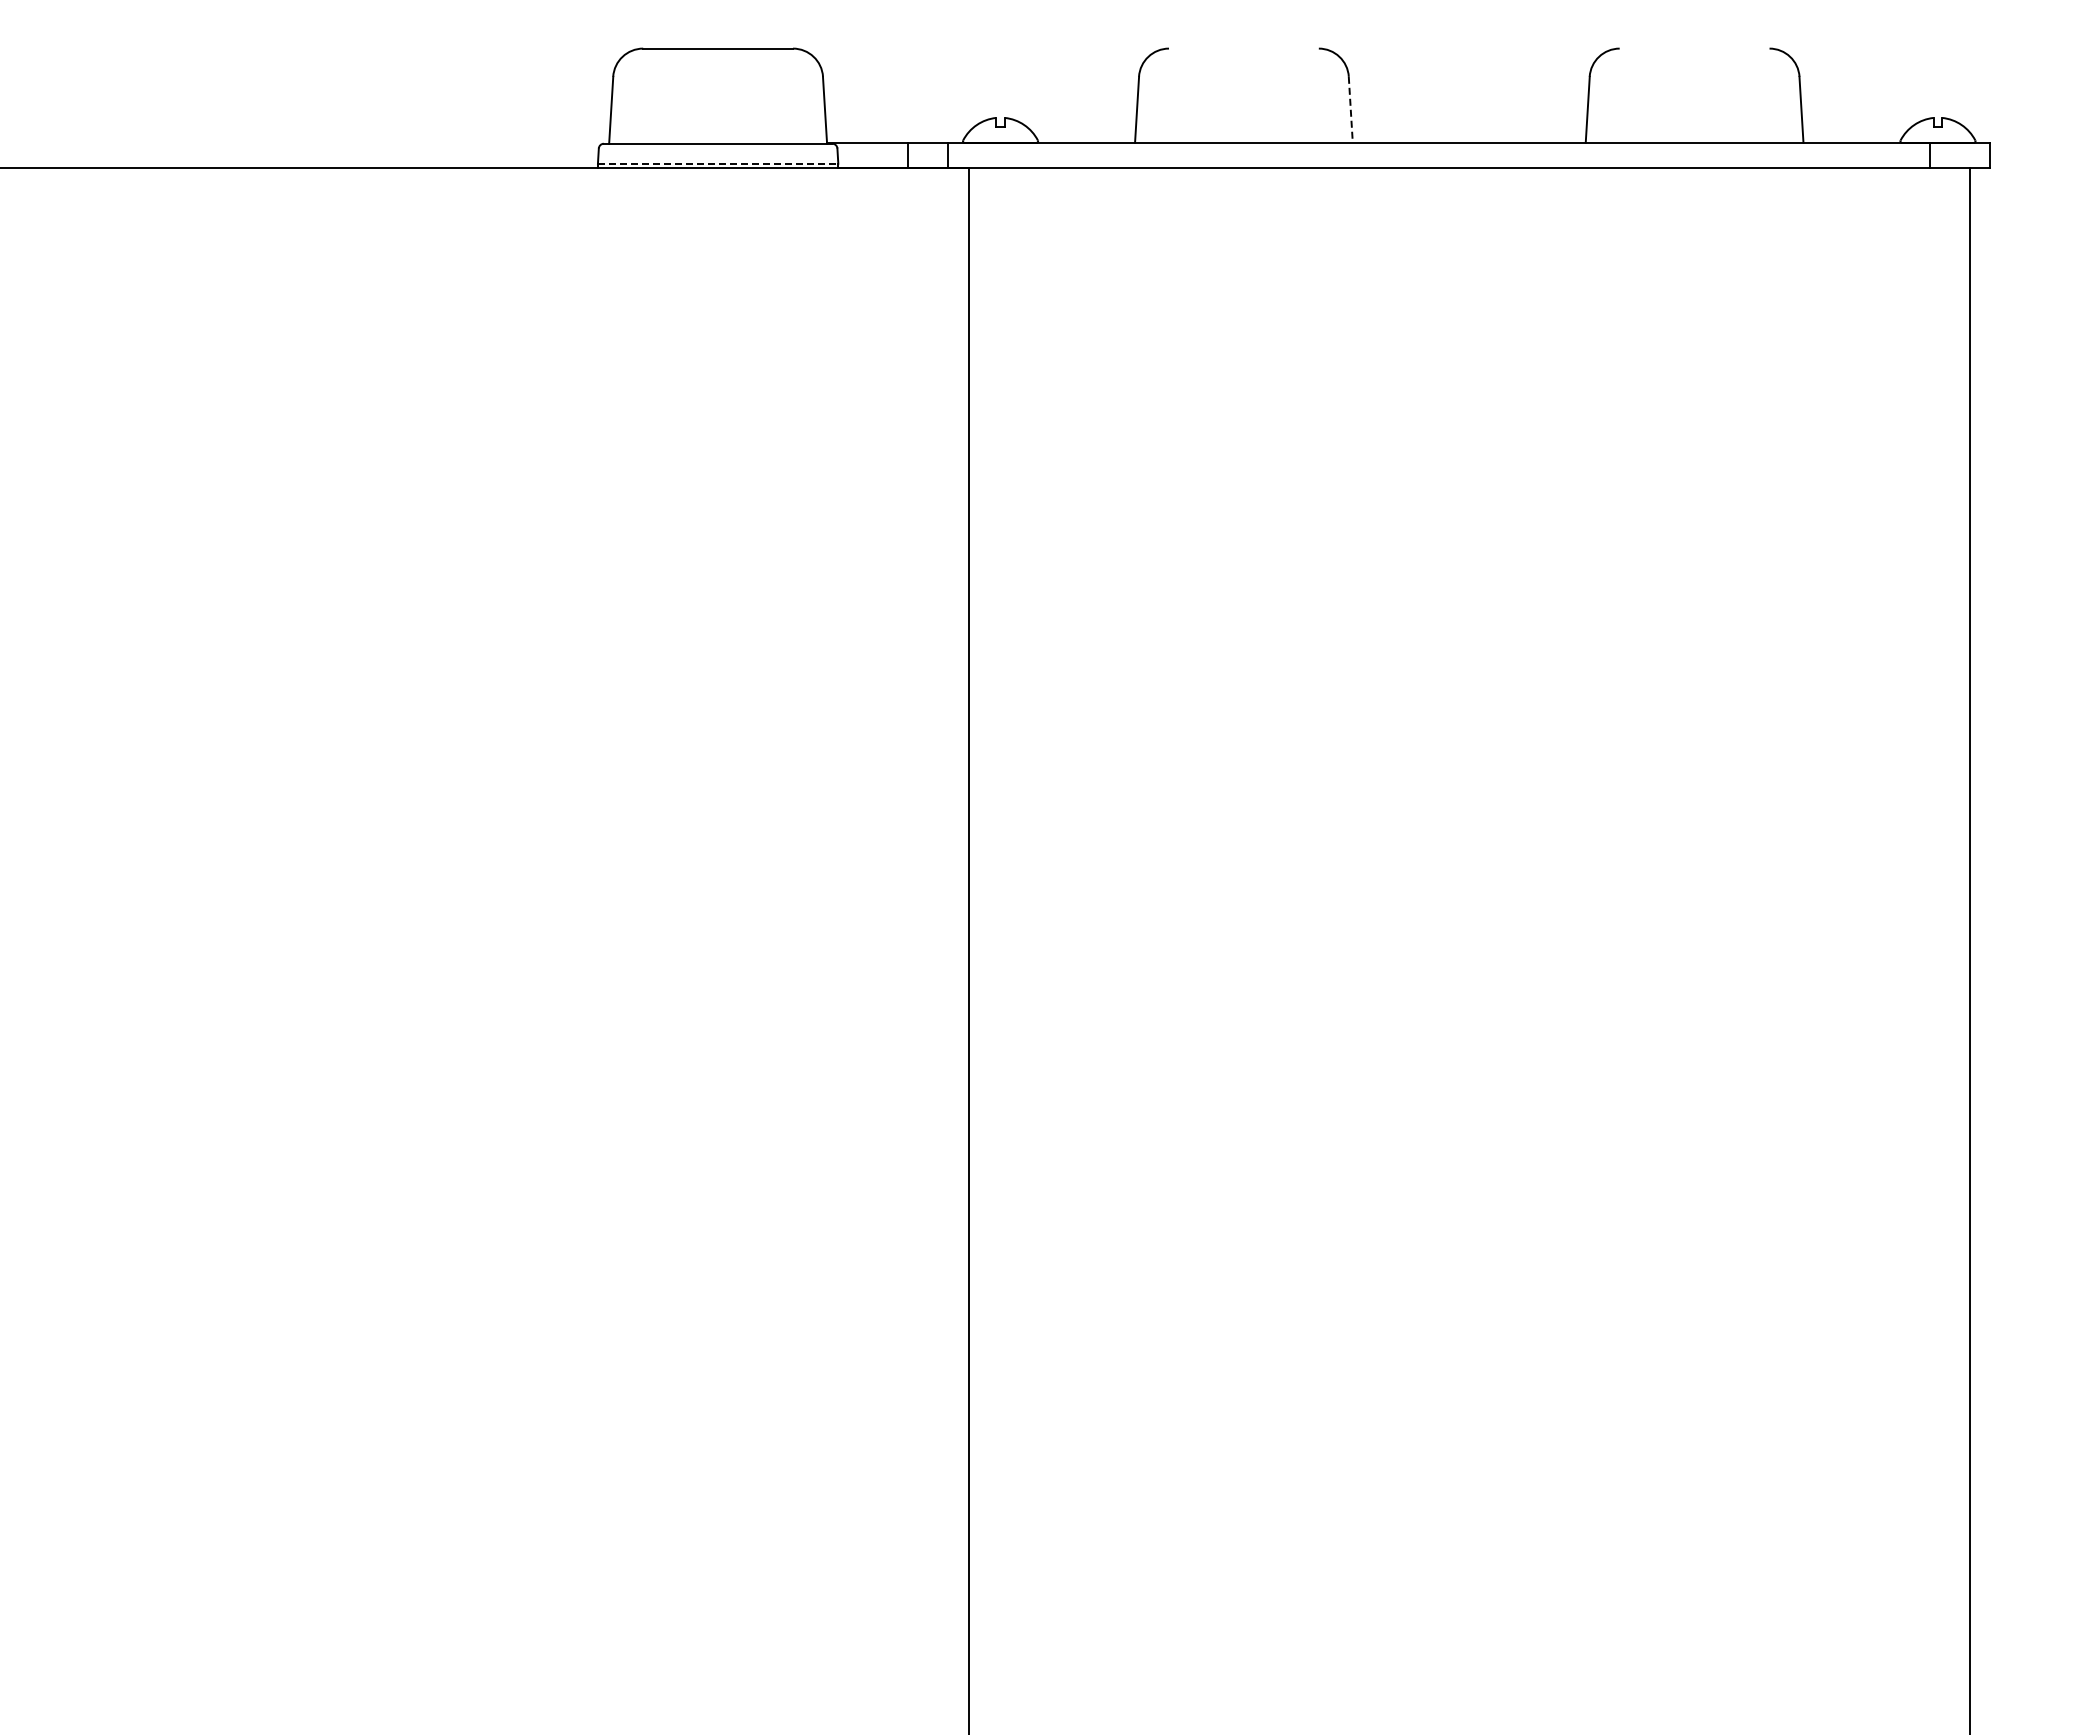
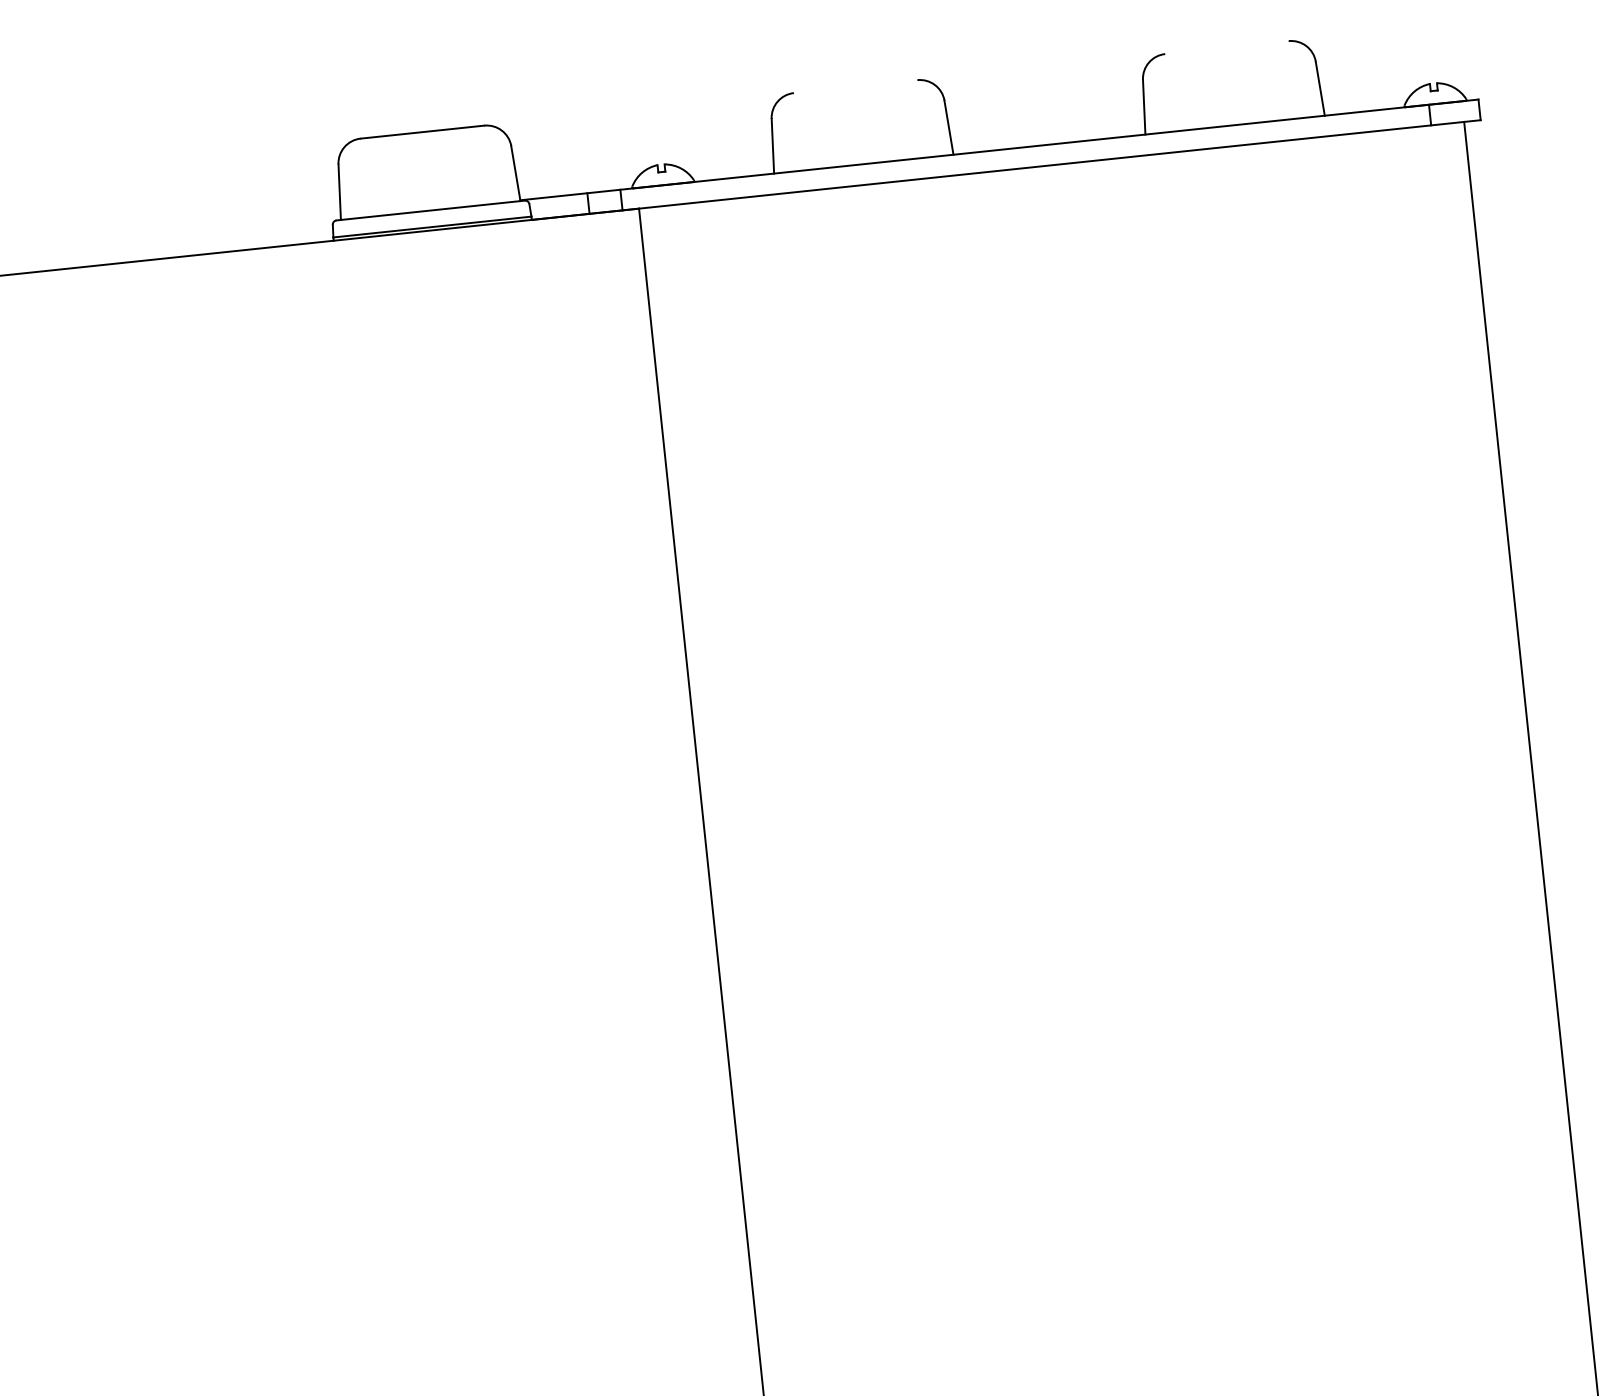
line: (1350, 110) -> (948, 128), dashed -> solid
line: (718, 163) -> (432, 226), dashed -> solid

